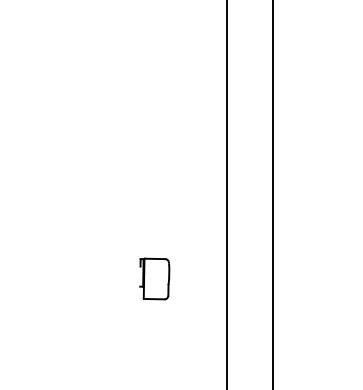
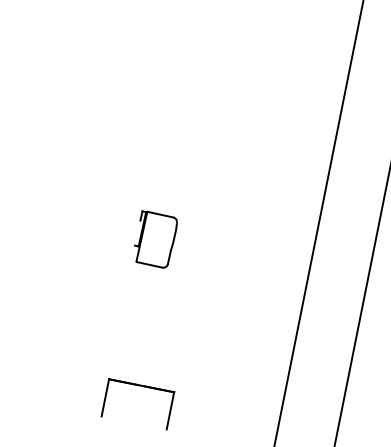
part: (154, 278) -> (154, 239), moved
part: (115, 338) -> (141, 385), added

